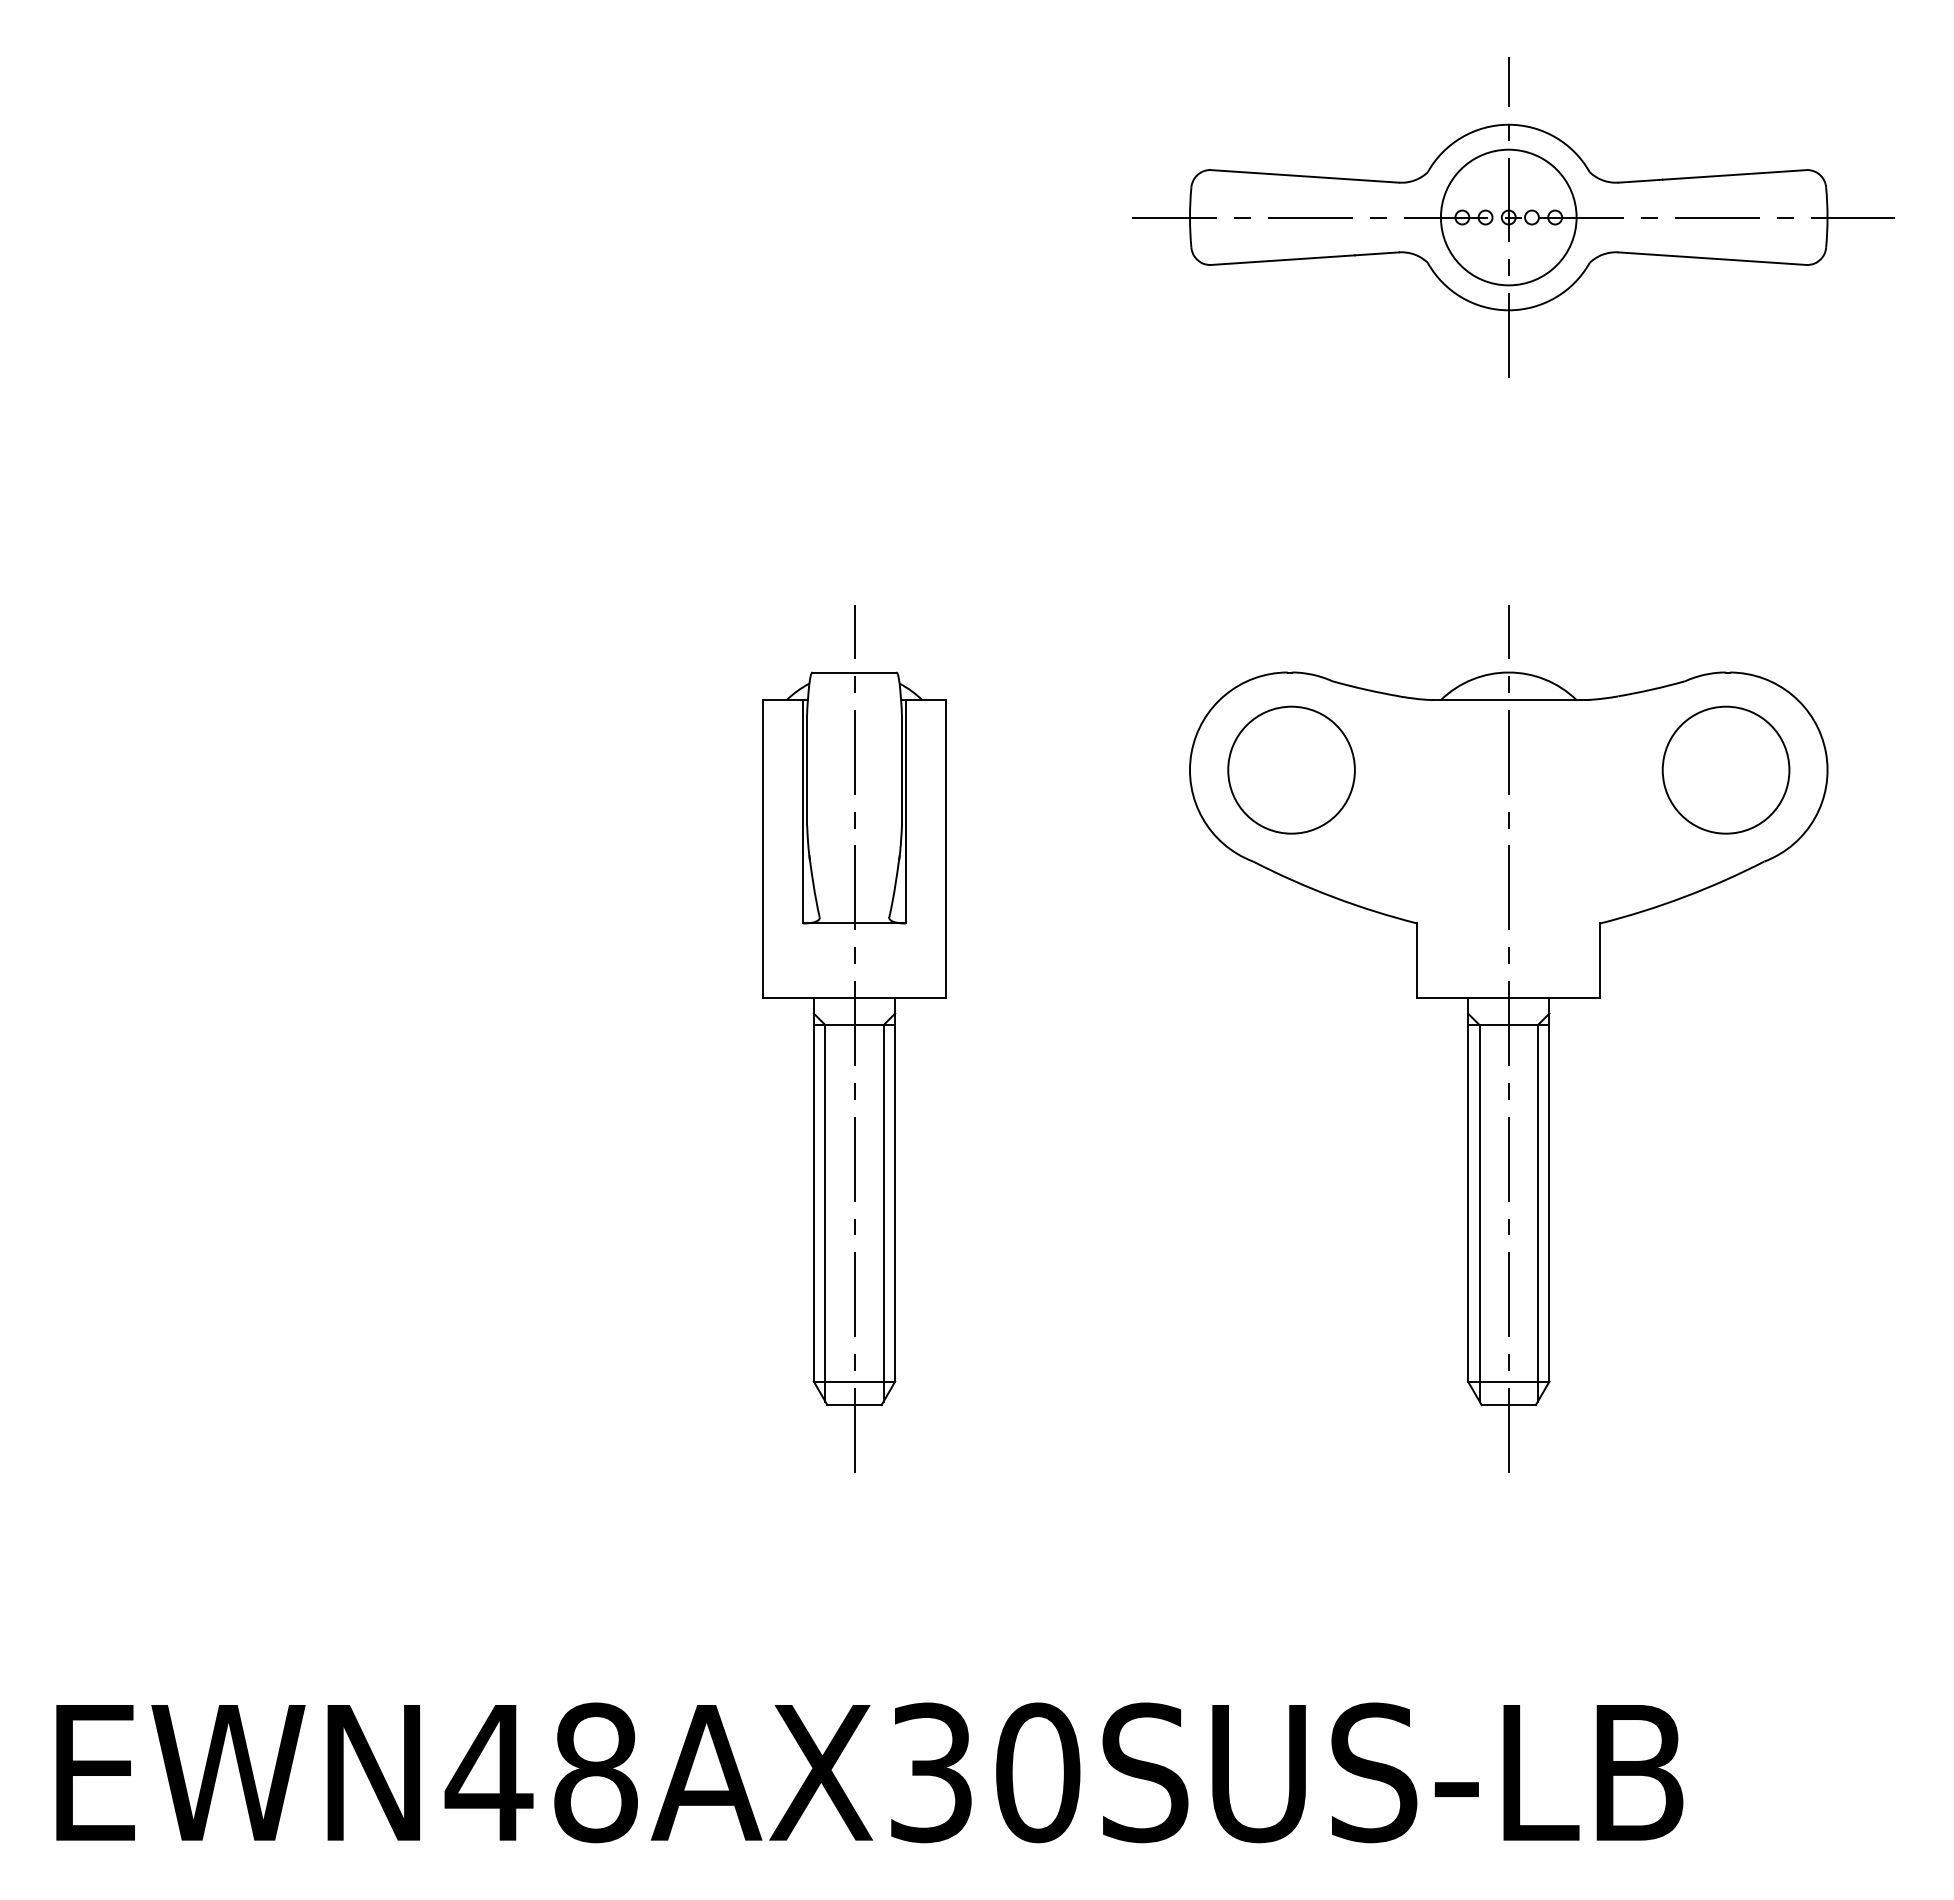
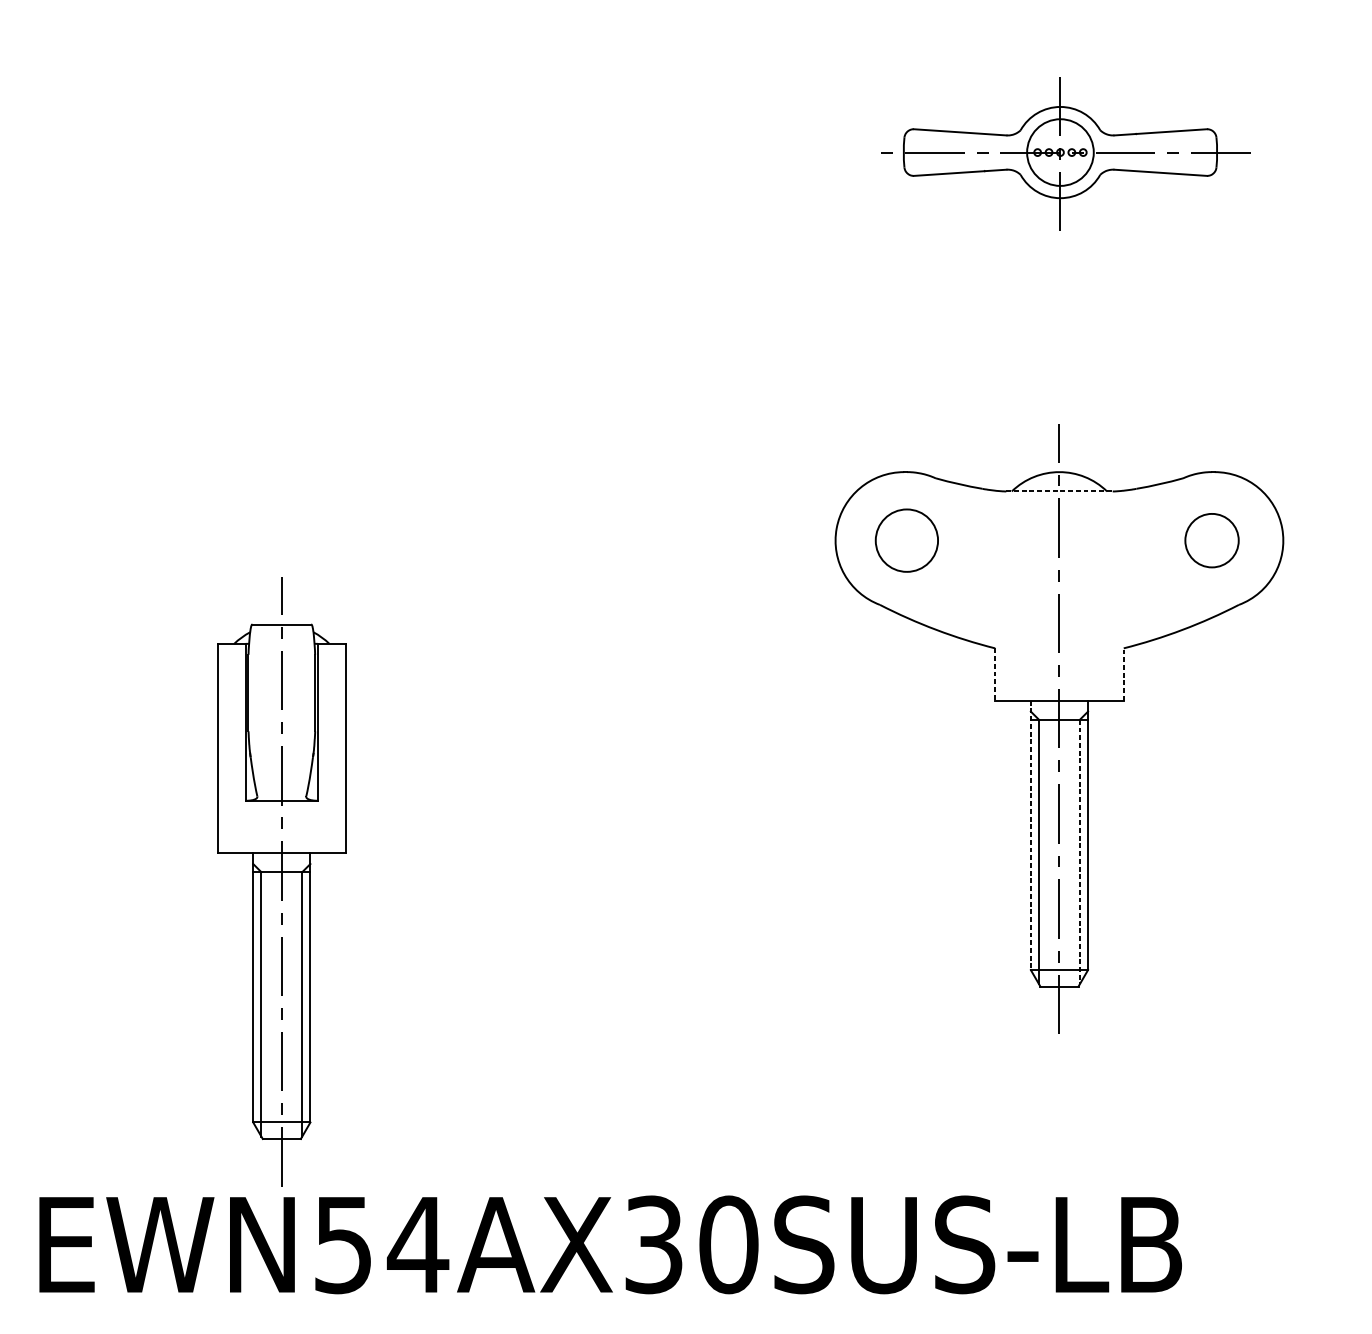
part: (1513, 217) -> (1062, 152), size x0.7
line: (1508, 700) -> (1059, 491), solid -> dashed
part: (1291, 769) -> (906, 540), size x0.7
part: (1725, 769) -> (1211, 540), size x0.6
line: (1600, 960) -> (1123, 674), solid -> dashed
line: (1417, 961) -> (995, 675), solid -> dashed
part: (854, 1038) -> (281, 881), moved
line: (1468, 1189) -> (1031, 835), solid -> dashed
line: (1537, 1213) -> (1079, 852), solid -> dashed
text: (541, 1772) -> (380, 1244), EWN48AX30SUS-LB -> EWN54AX30SUS-LB

